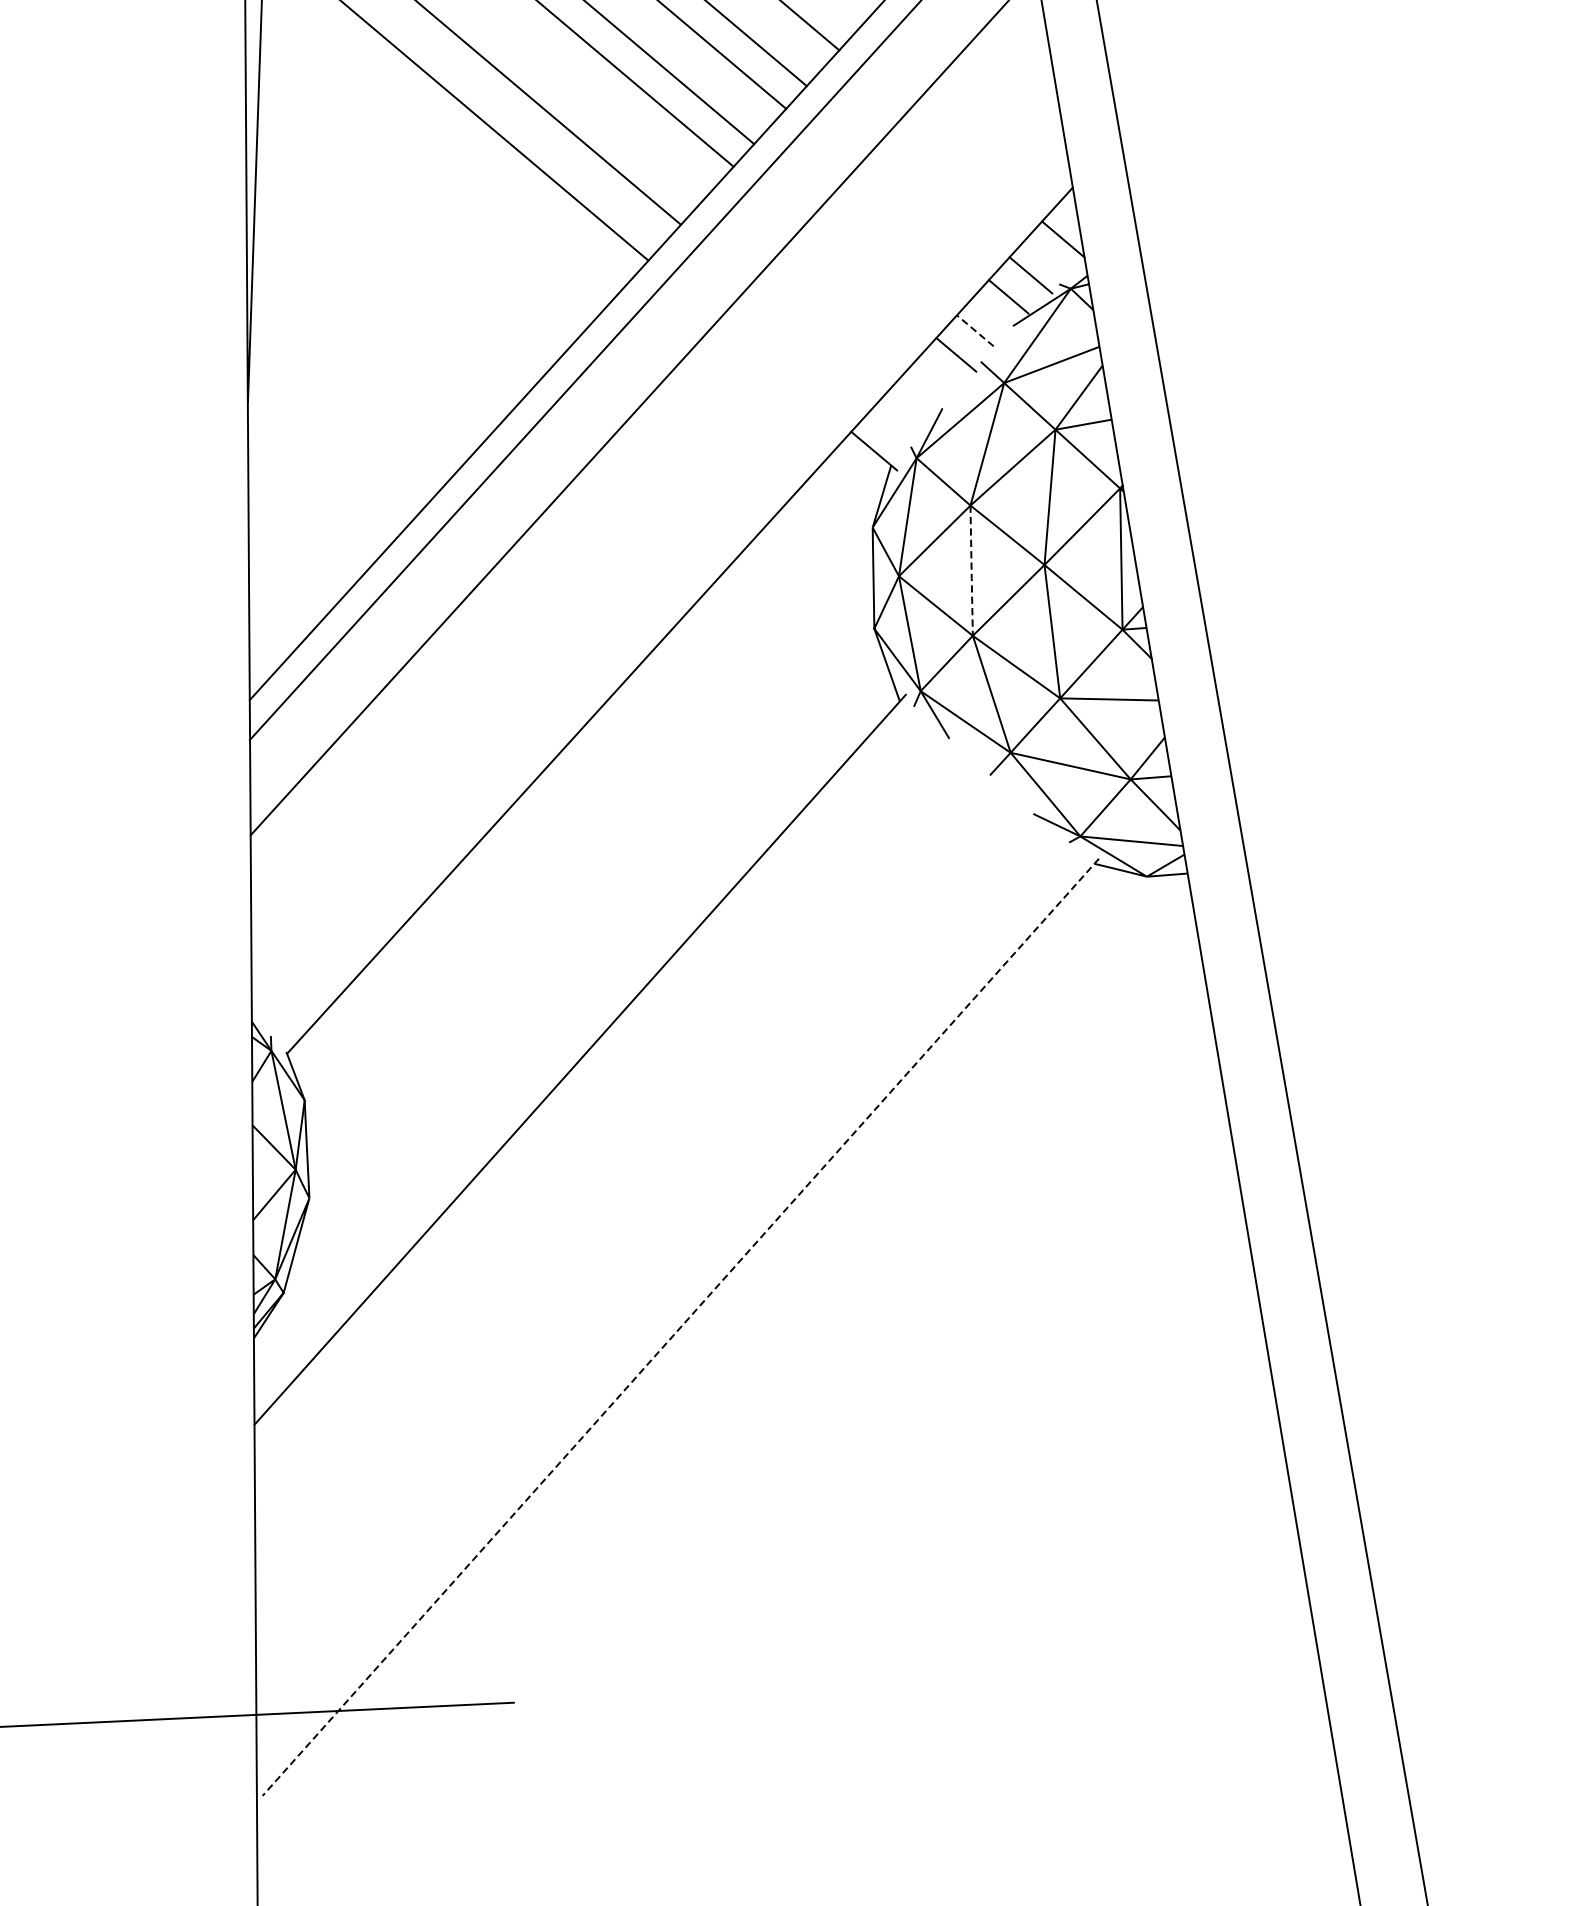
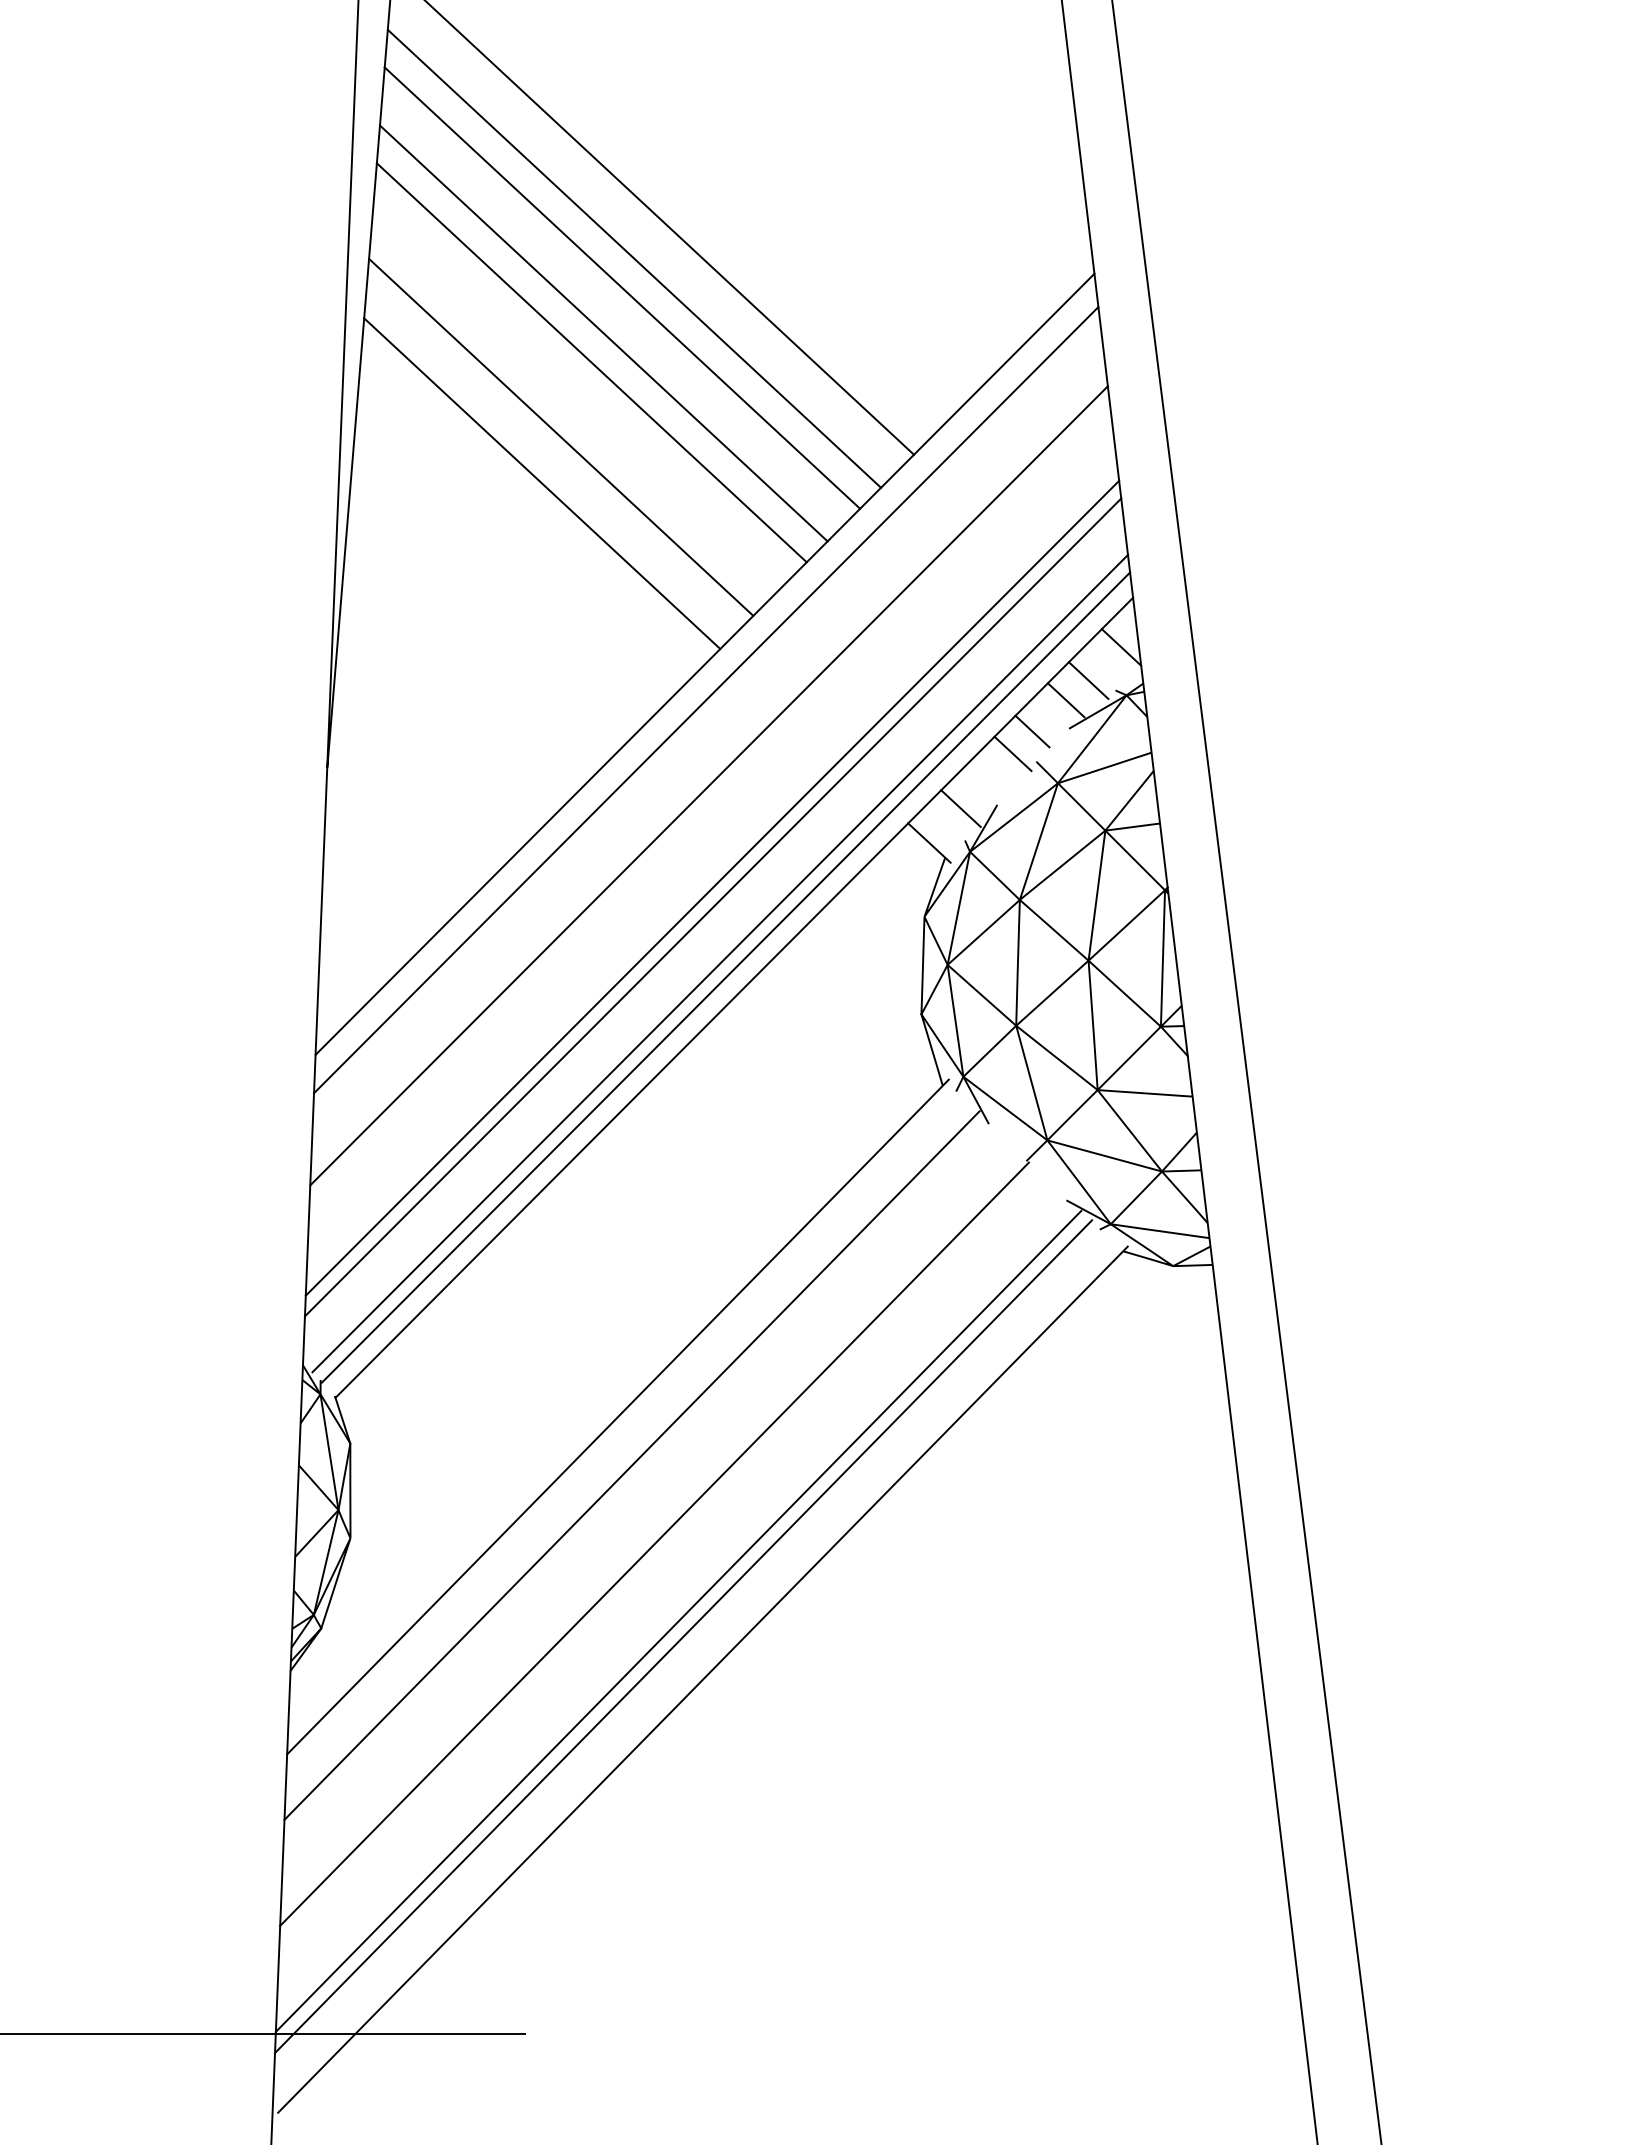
line: (975, 330) -> (1032, 731), dashed -> solid
line: (904, 413) -> (960, 808), added
line: (652, 507) -> (712, 887), added
line: (653, 528) -> (712, 907), added
line: (971, 571) -> (1017, 963), dashed -> solid
line: (664, 585) -> (720, 963), added
line: (669, 600) -> (725, 977), added
line: (596, 1109) -> (631, 1465), added
line: (624, 1188) -> (654, 1543), added
line: (652, 1267) -> (678, 1620), added
line: (658, 1283) -> (683, 1636), added
line: (680, 1327) -> (702, 1679), dashed -> solid

